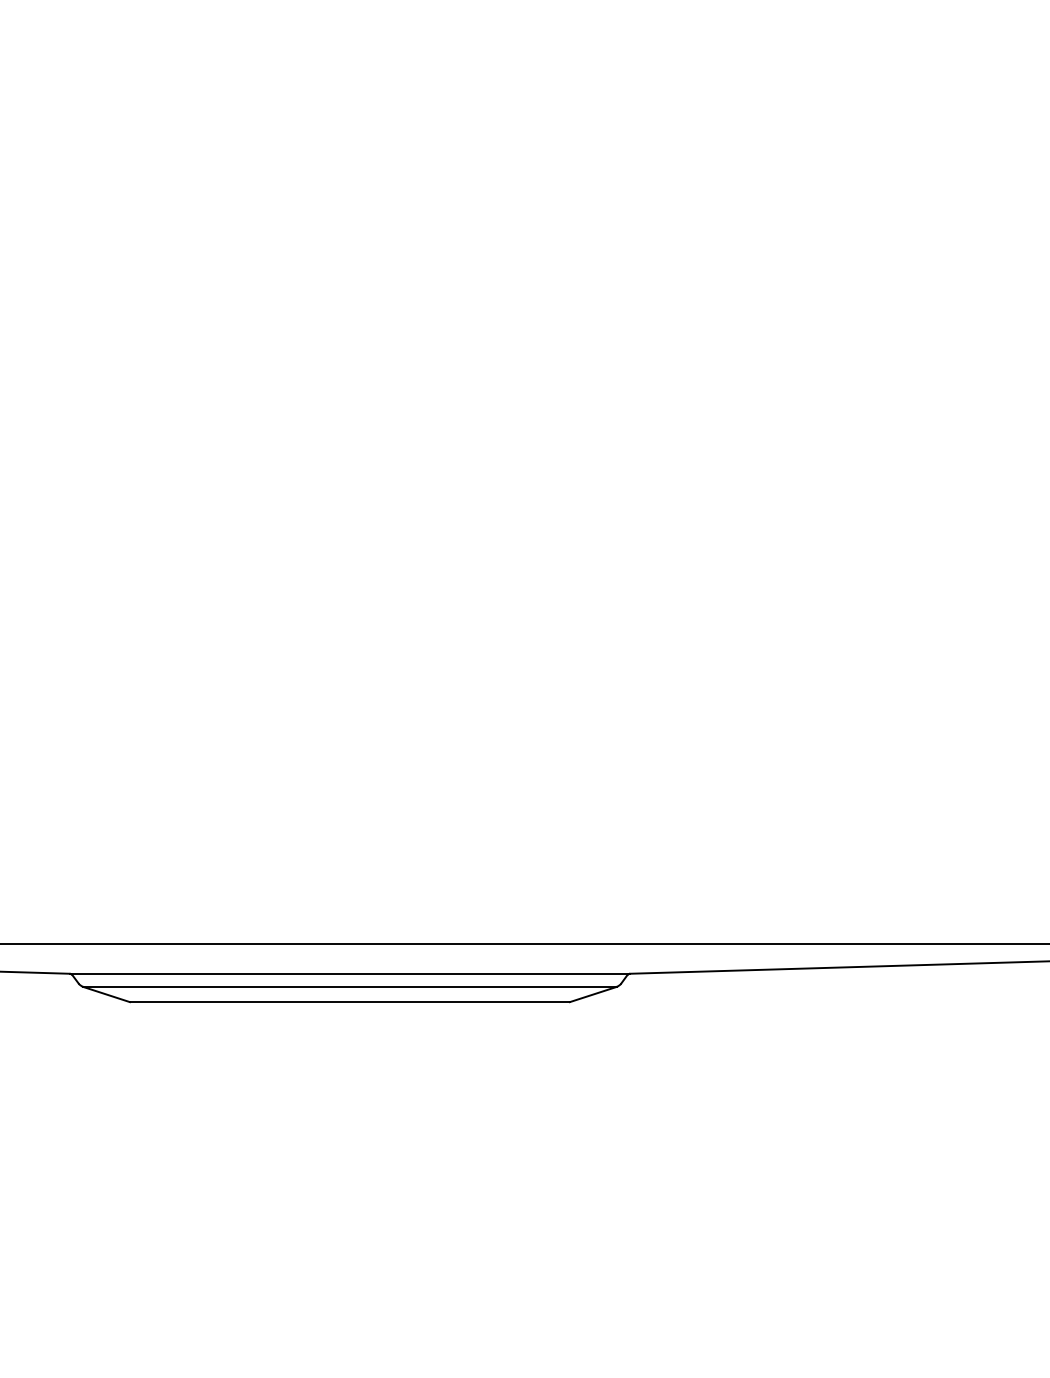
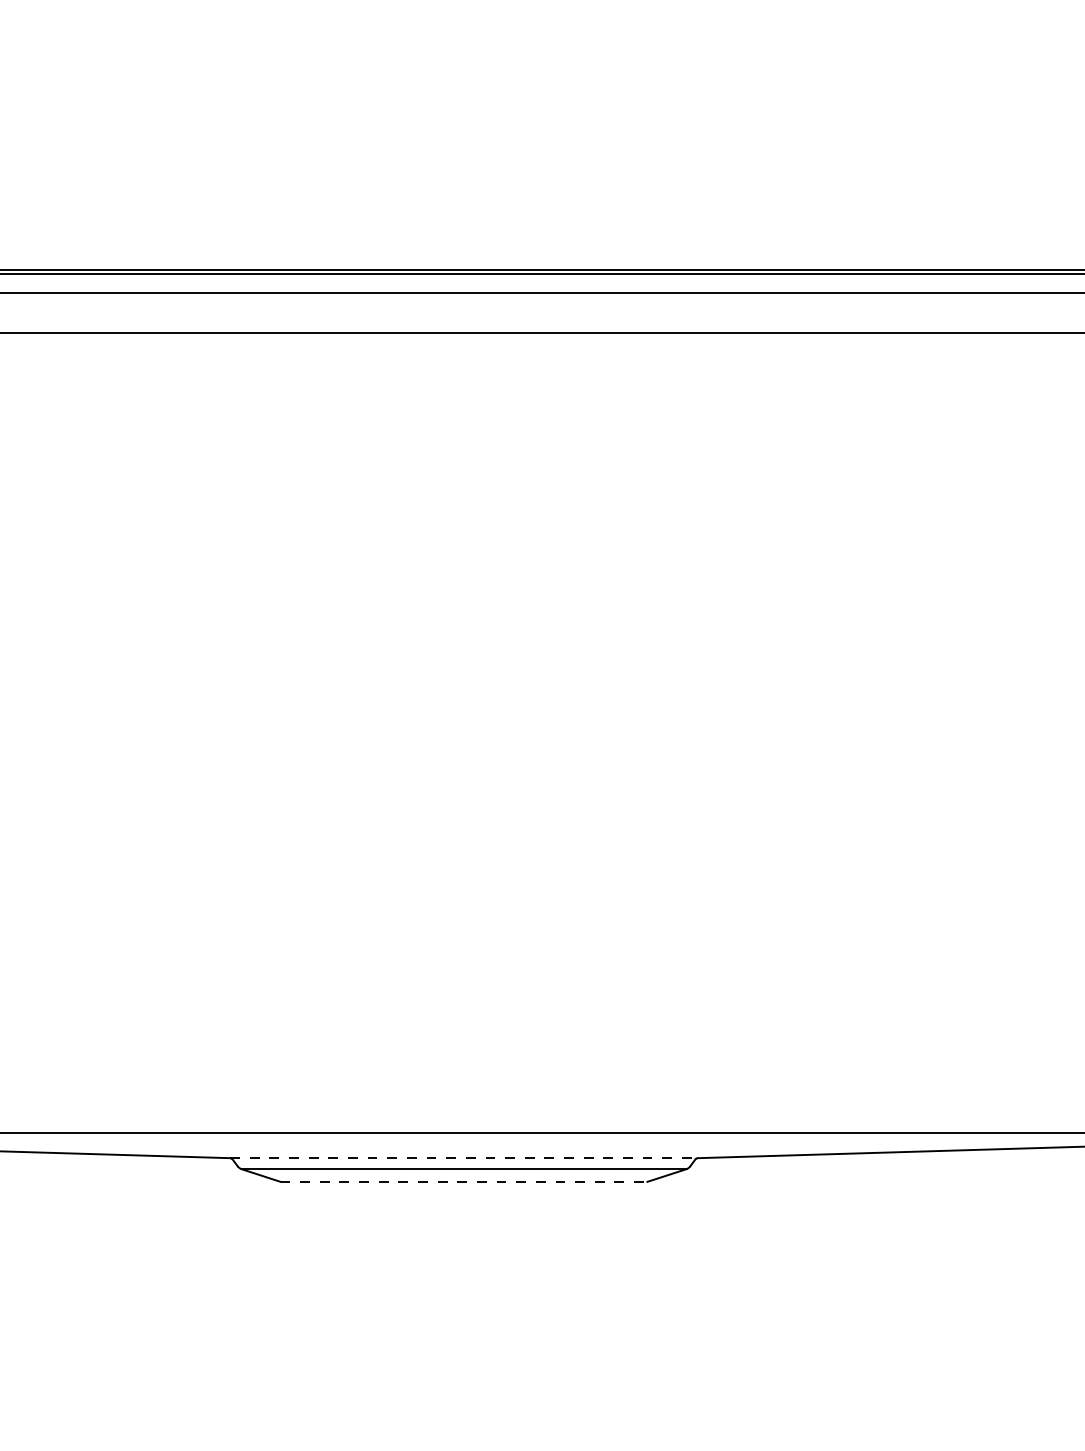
line: (349, 974) -> (463, 1158), solid -> dashed
line: (350, 1001) -> (464, 1181), solid -> dashed

